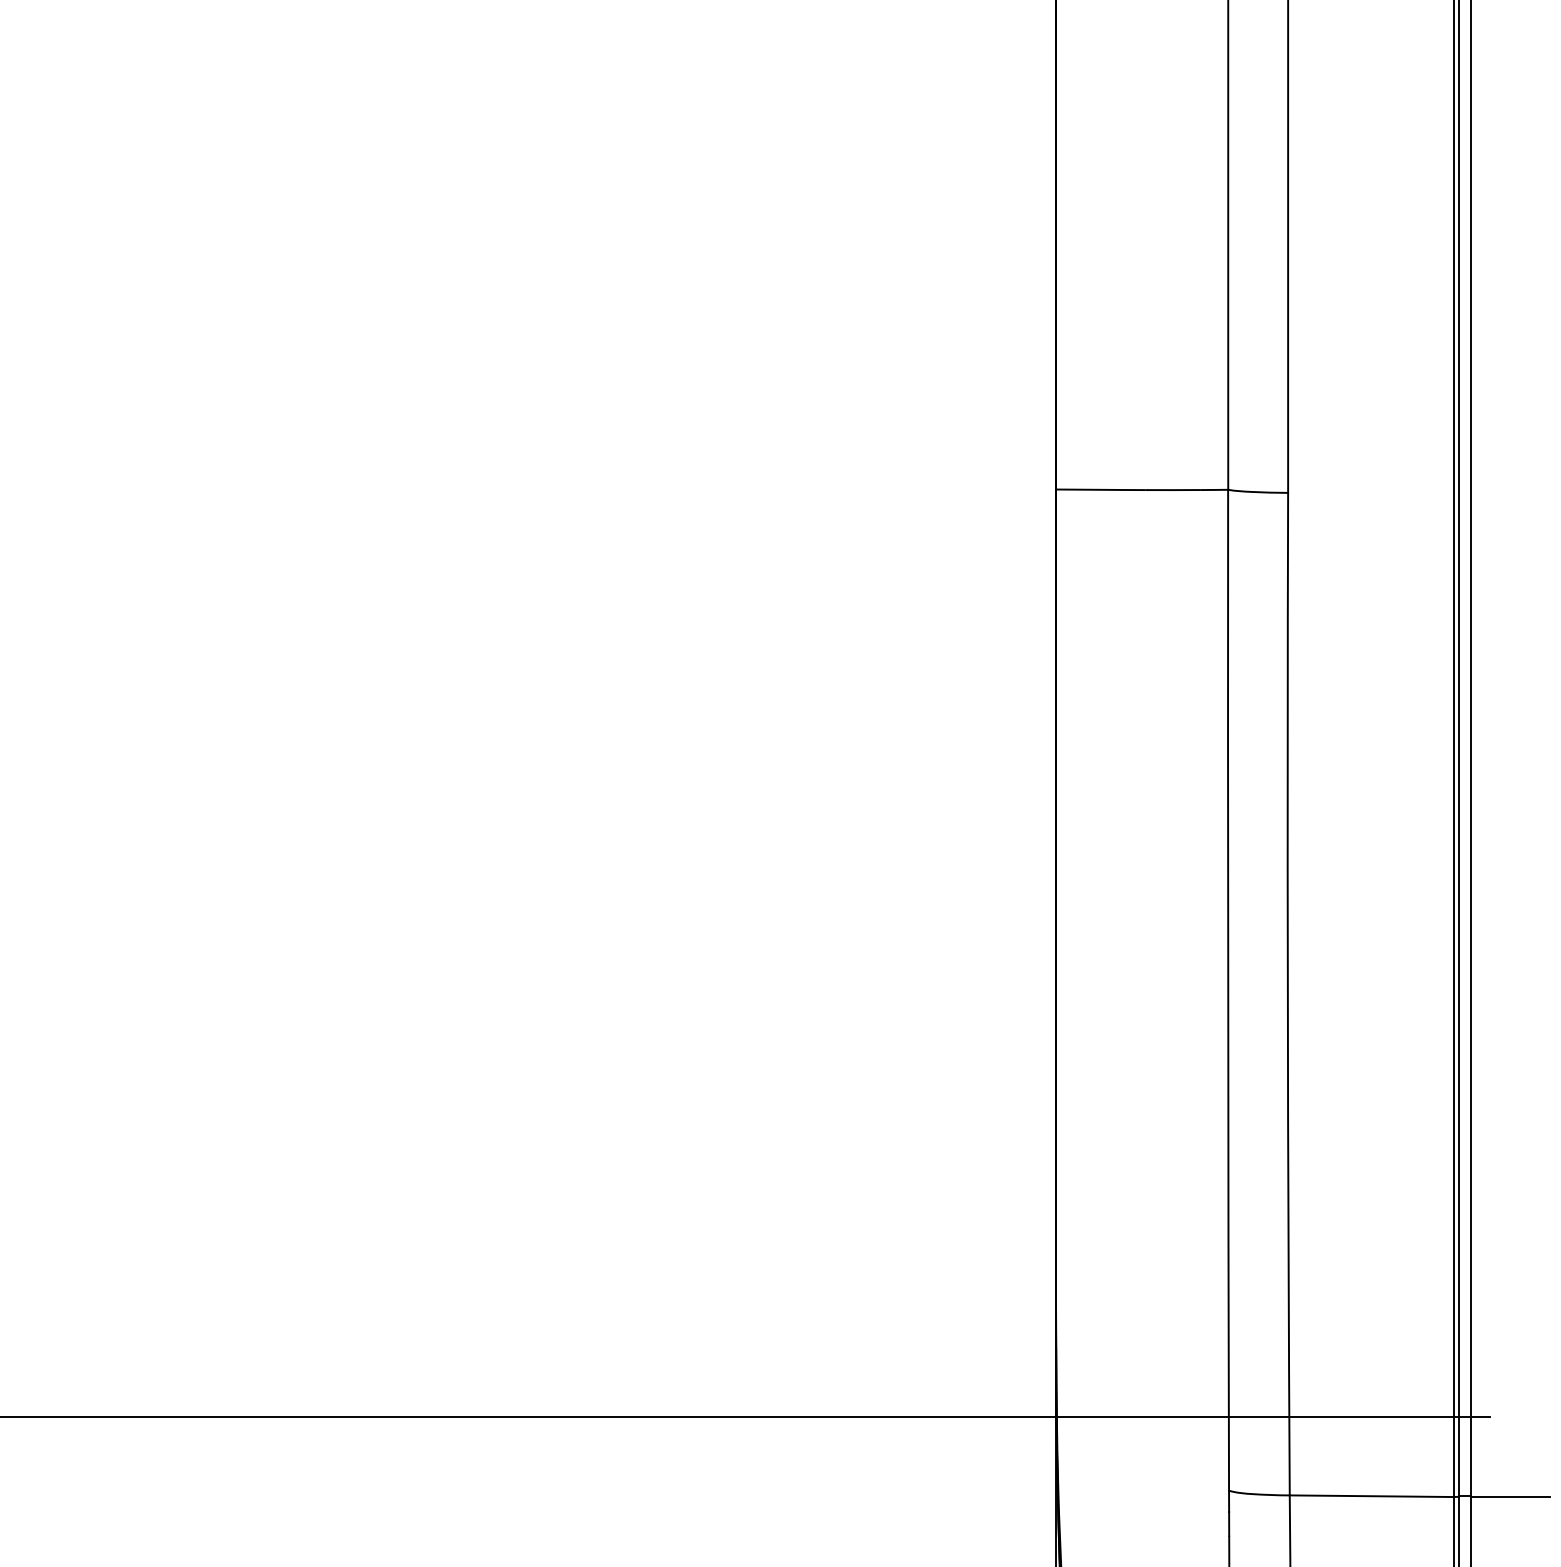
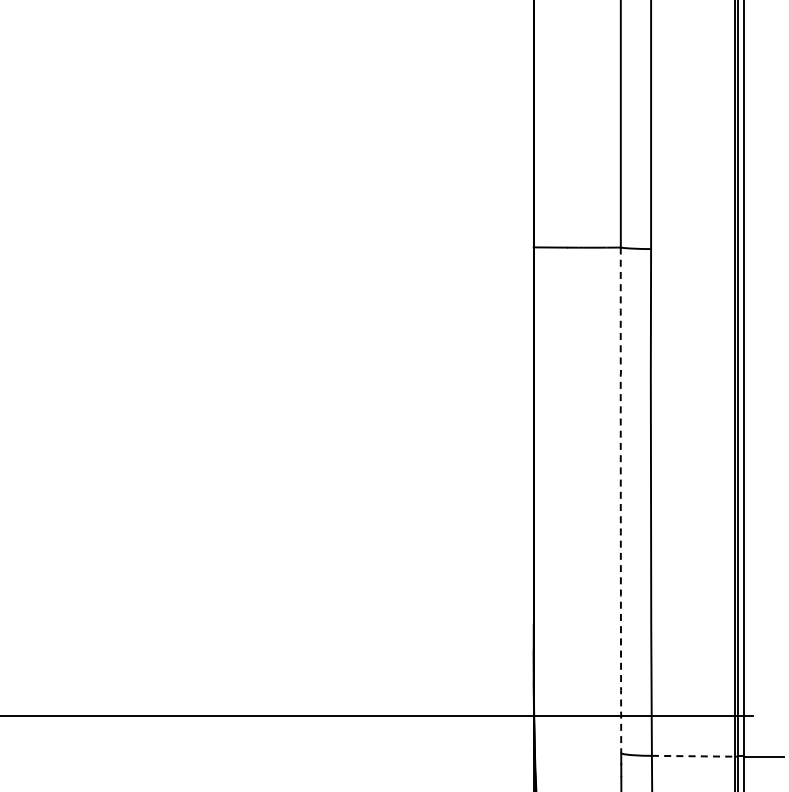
arc: (1227, 990) -> (620, 500), solid -> dashed
line: (1372, 1496) -> (693, 756), solid -> dashed

